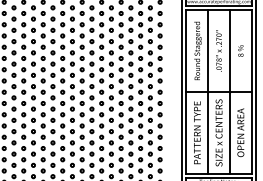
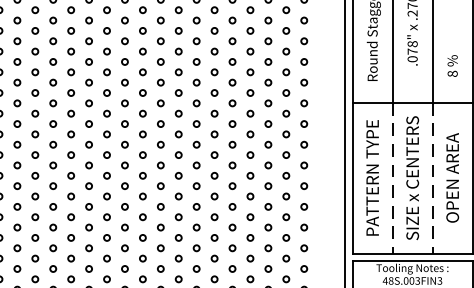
text: (240, 50) -> (452, 65), moved
line: (208, 132) -> (393, 177), solid -> dashed
line: (229, 132) -> (431, 177), solid -> dashed

